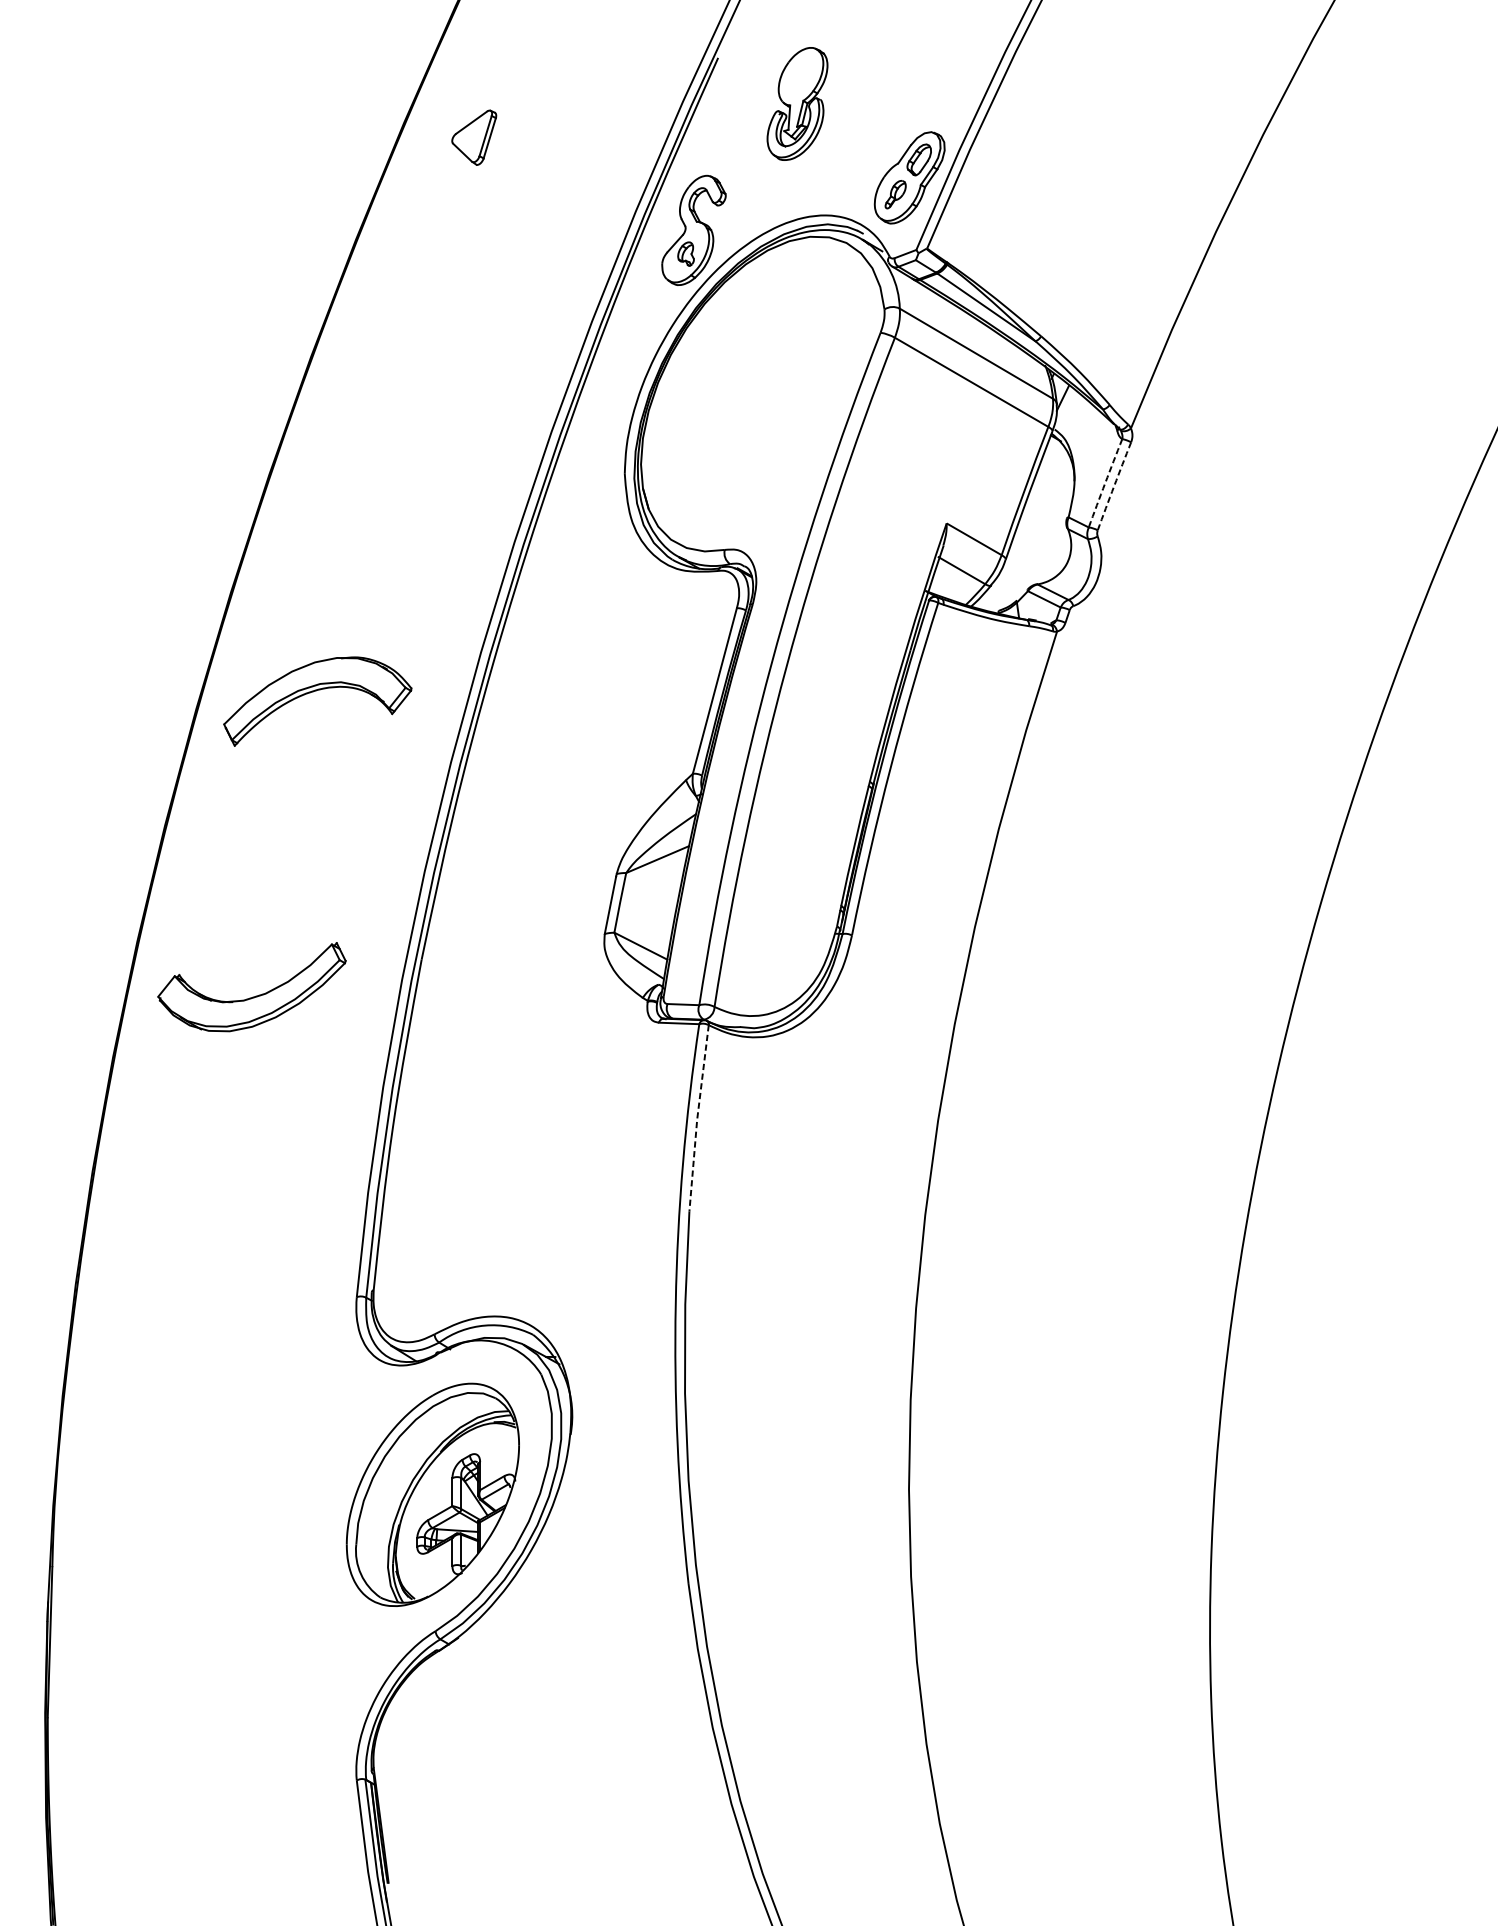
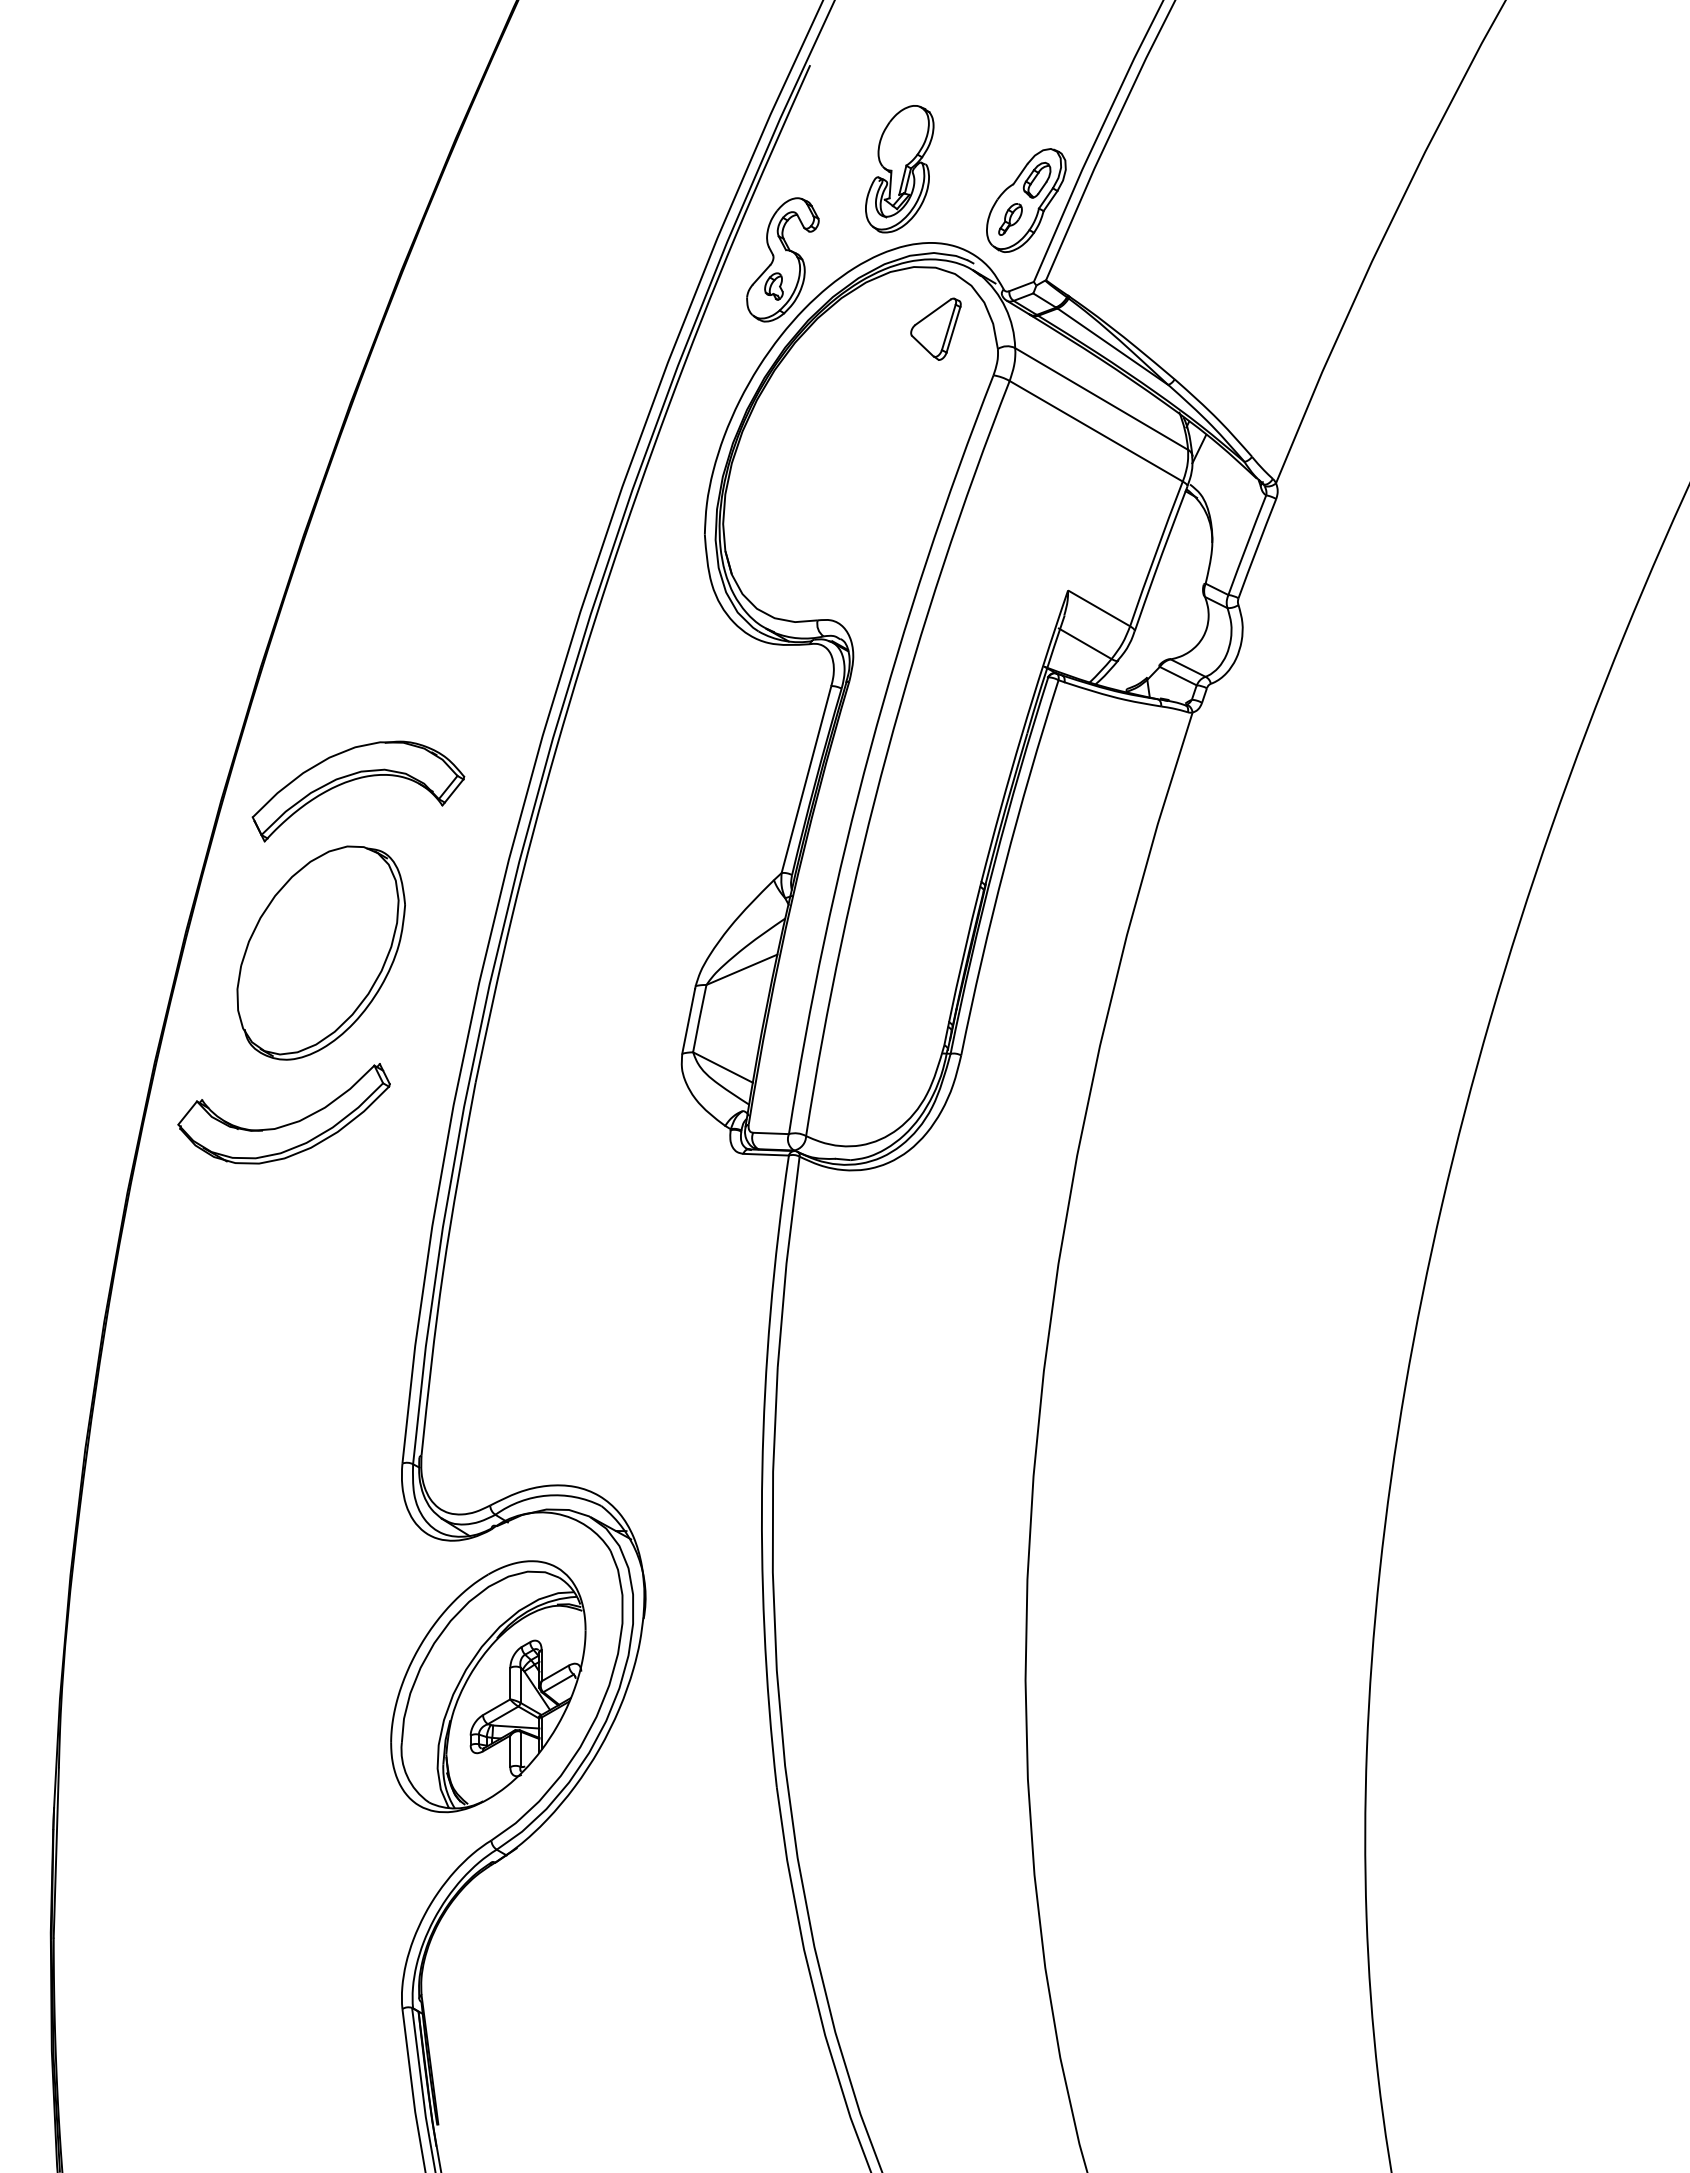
part: (797, 104) -> (899, 169), moved
part: (473, 137) -> (935, 328), moved
arc: (1104, 483) -> (1246, 545), dashed -> solid
arc: (1114, 486) -> (1257, 548), dashed -> solid
part: (284, 844) -> (320, 952), added
line: (697, 1118) -> (786, 1262), dashed -> solid

